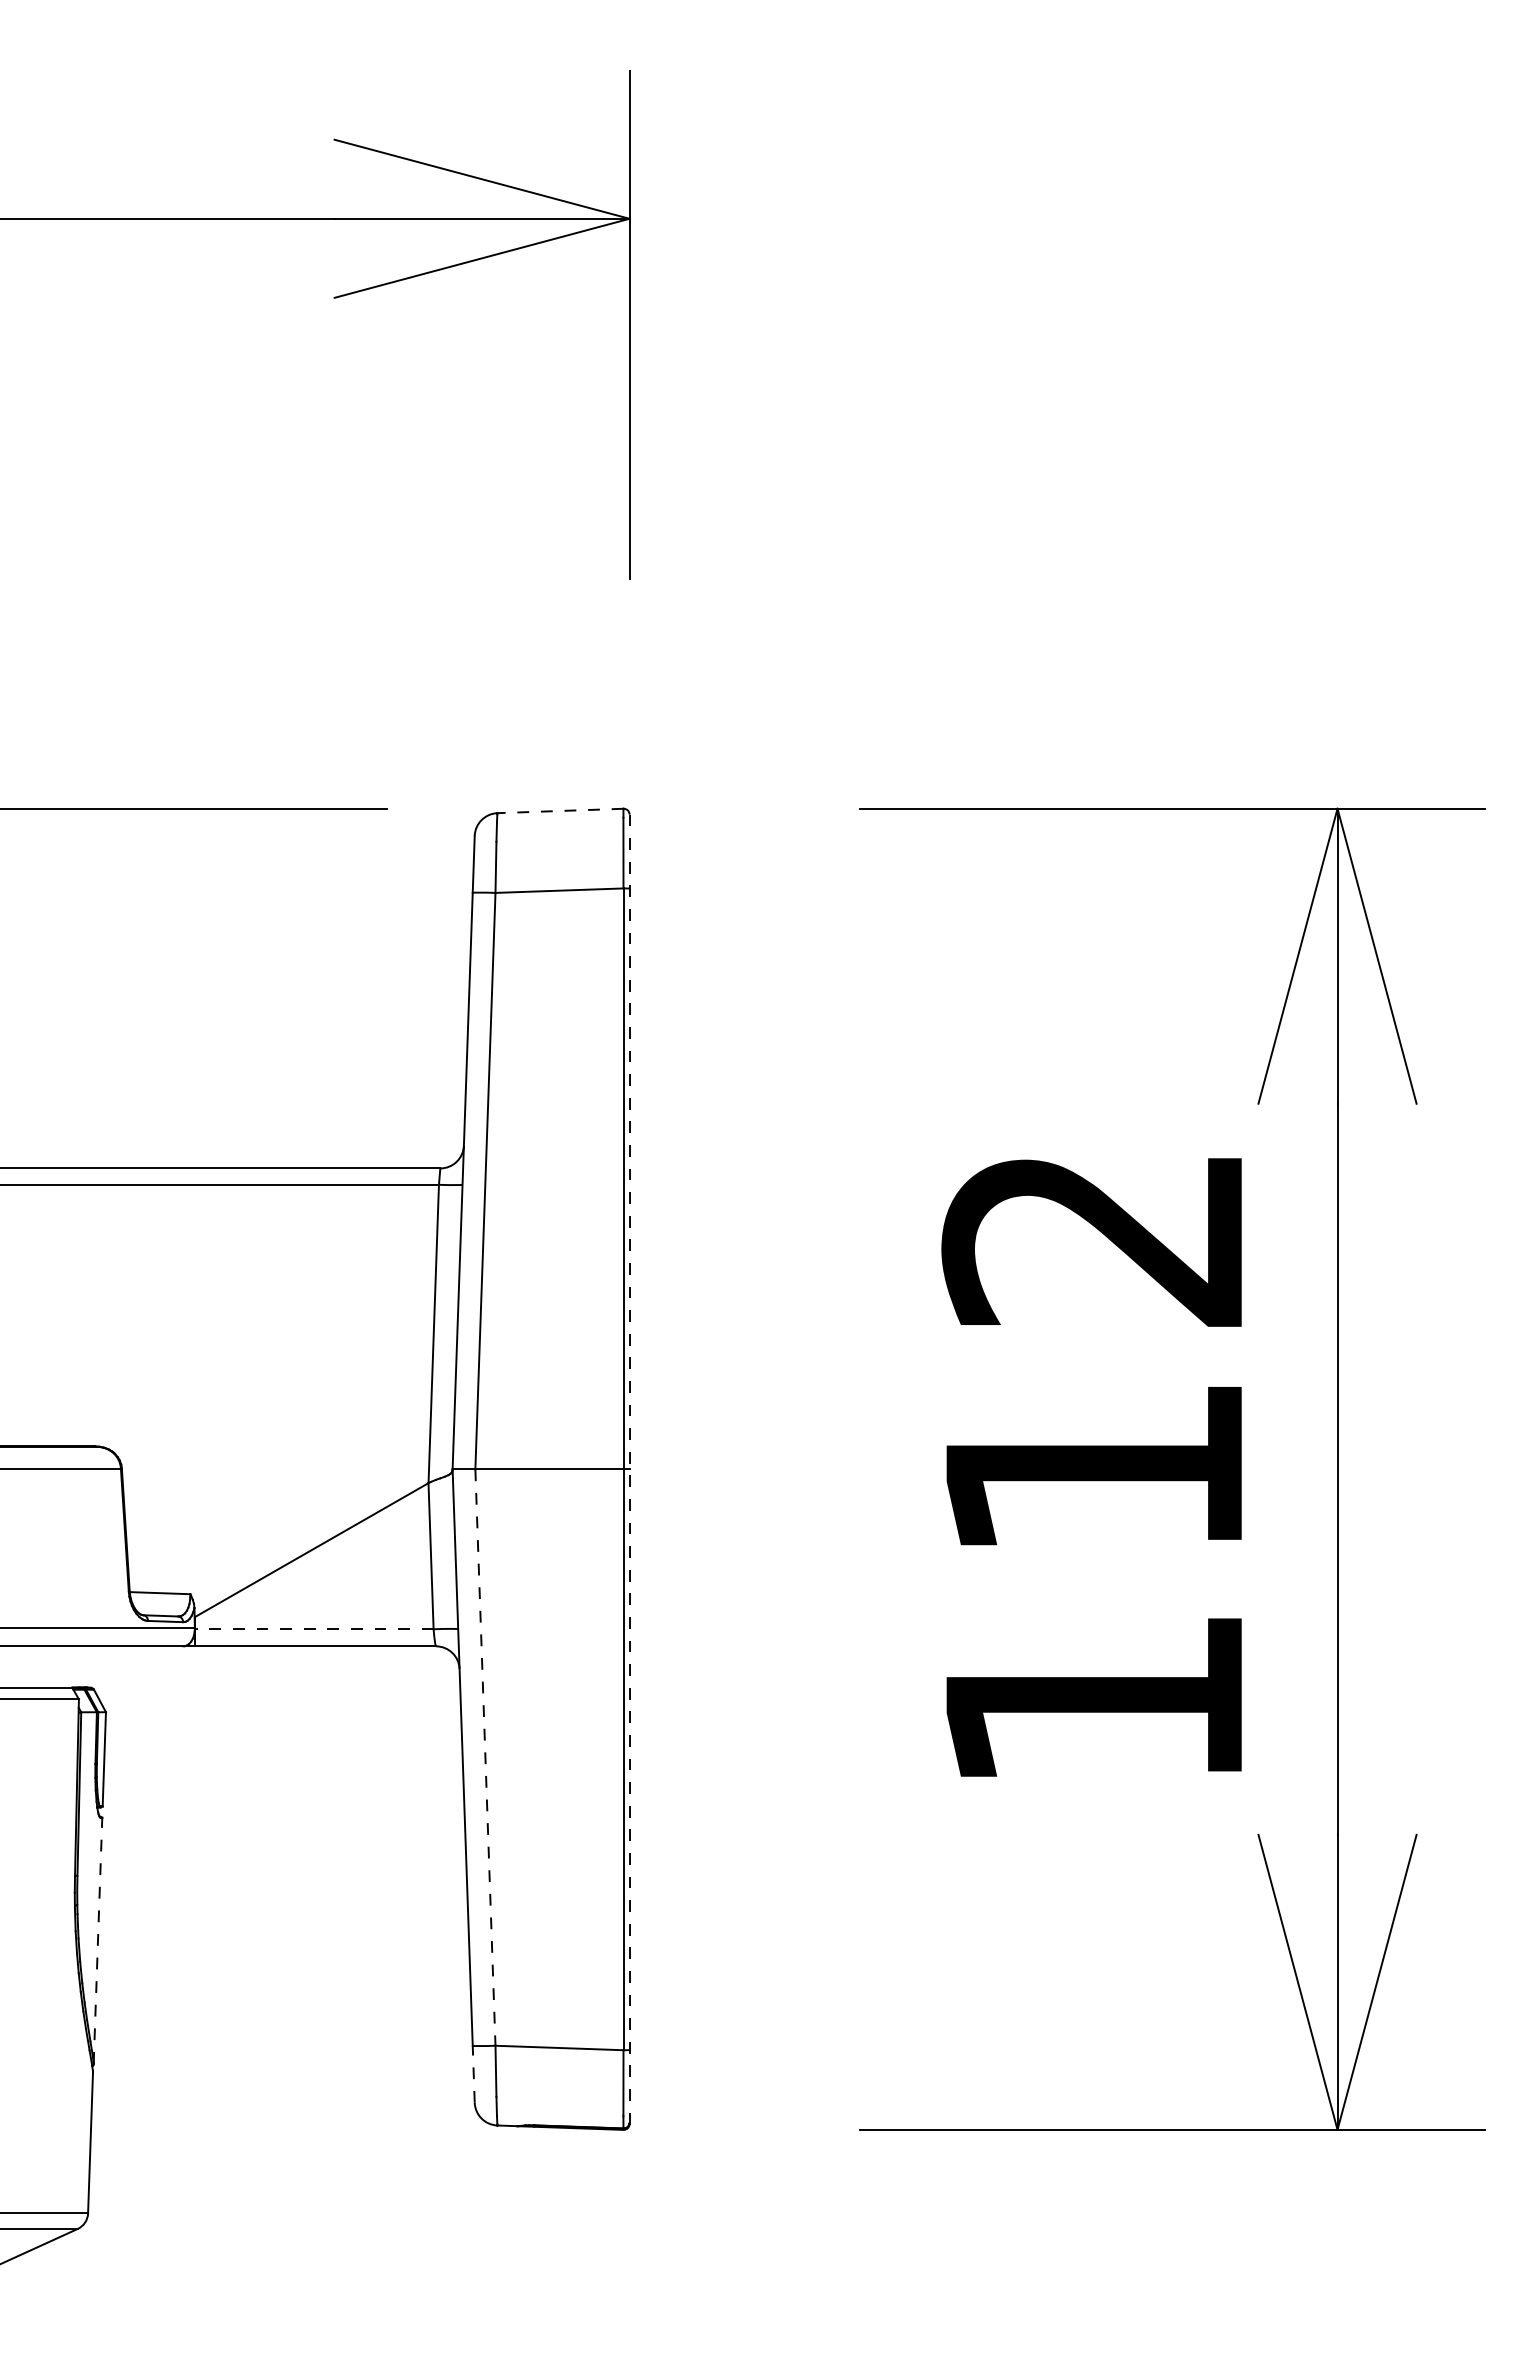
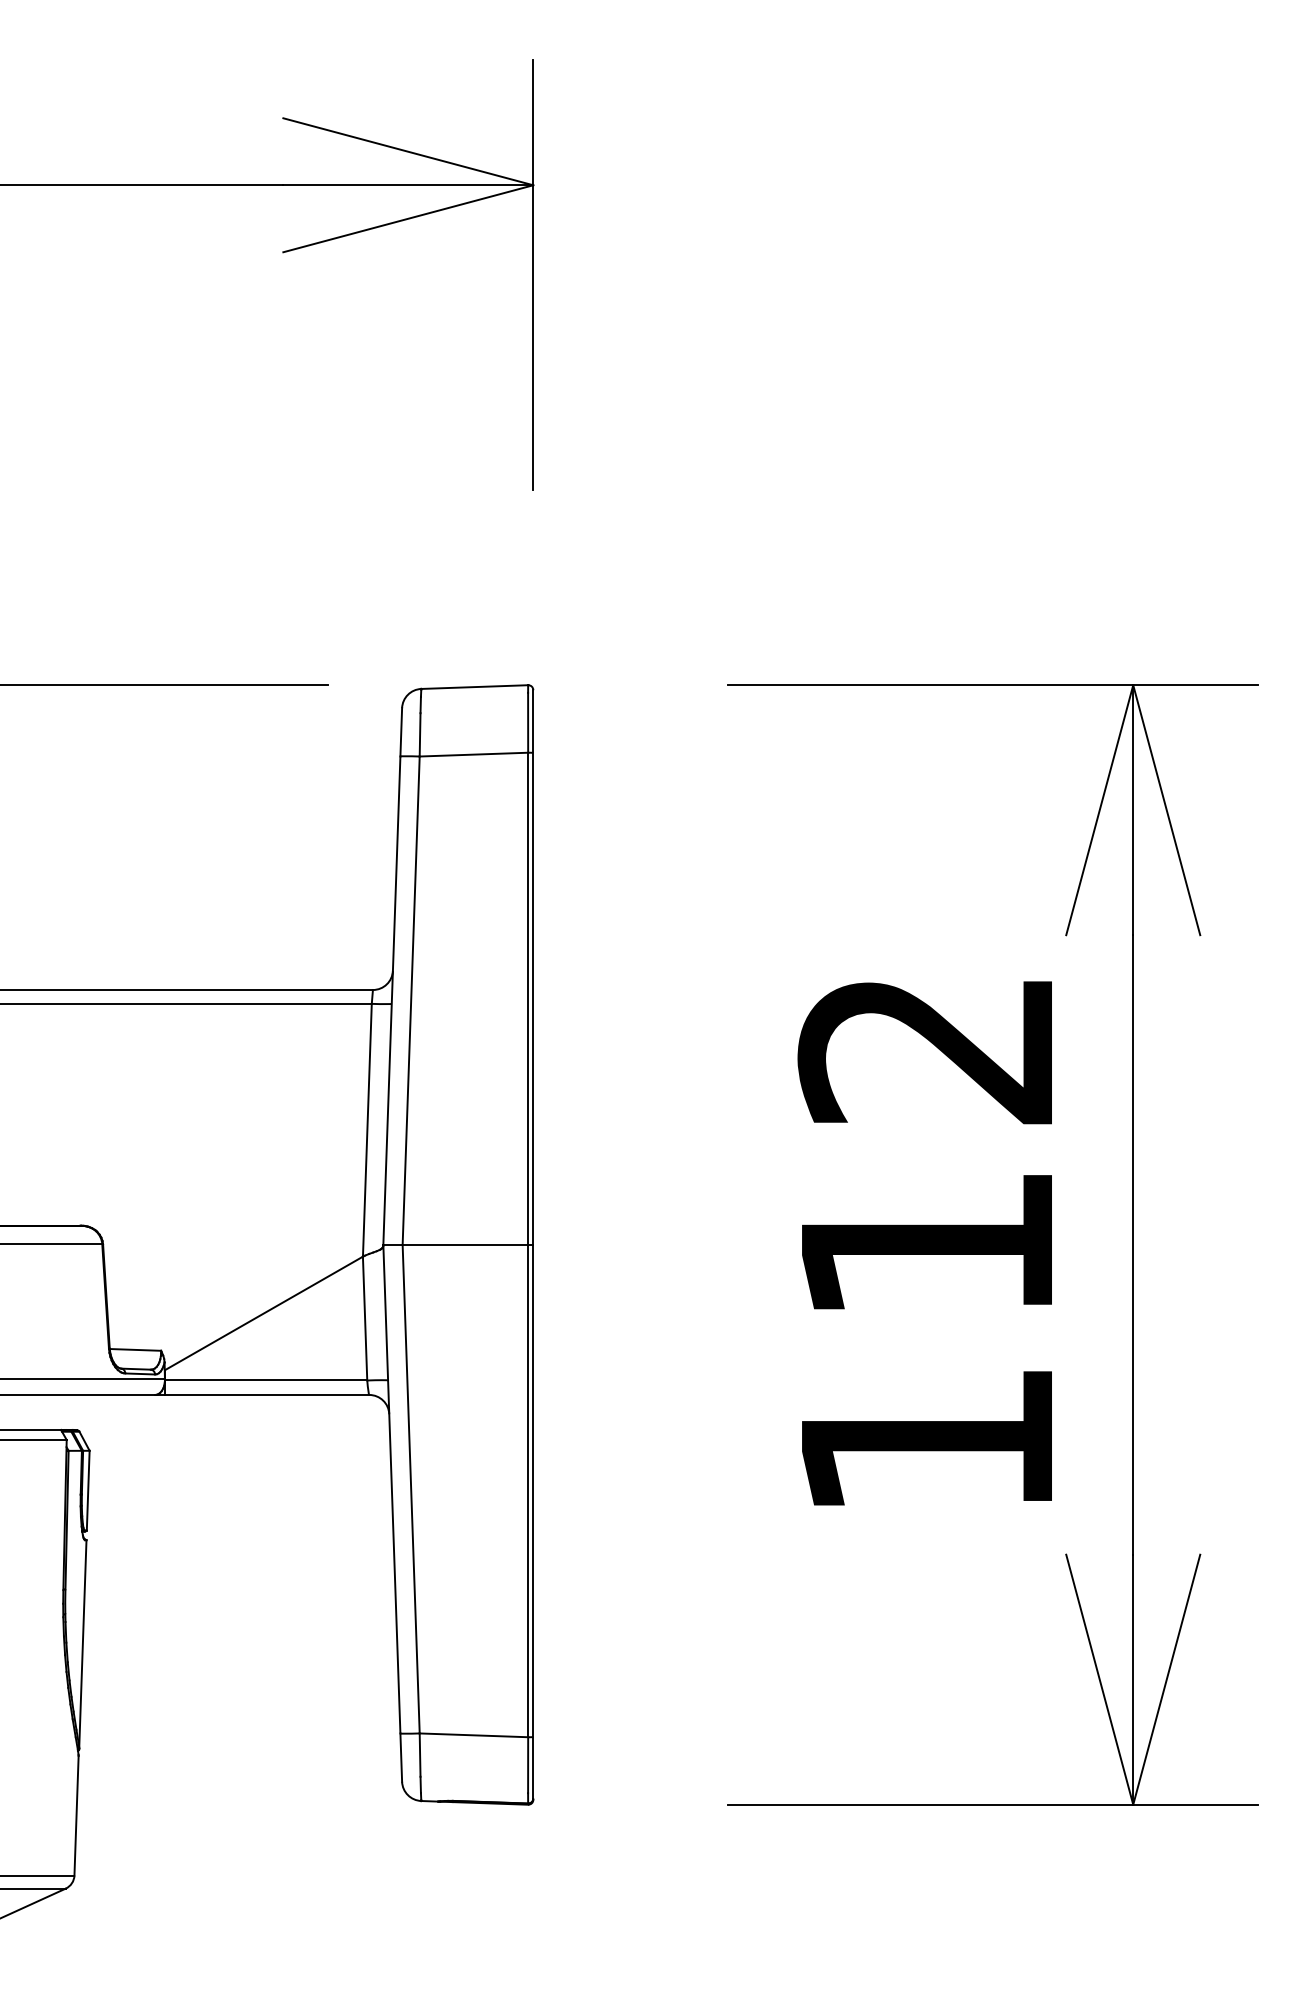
line: (560, 811) -> (474, 687), dashed -> solid
line: (629, 1468) -> (533, 1244), dashed -> solid
line: (314, 1629) -> (266, 1380), dashed -> solid
line: (485, 1758) -> (411, 1490), dashed -> solid
line: (98, 1940) -> (83, 1644), dashed -> solid
line: (473, 2074) -> (401, 1757), dashed -> solid

